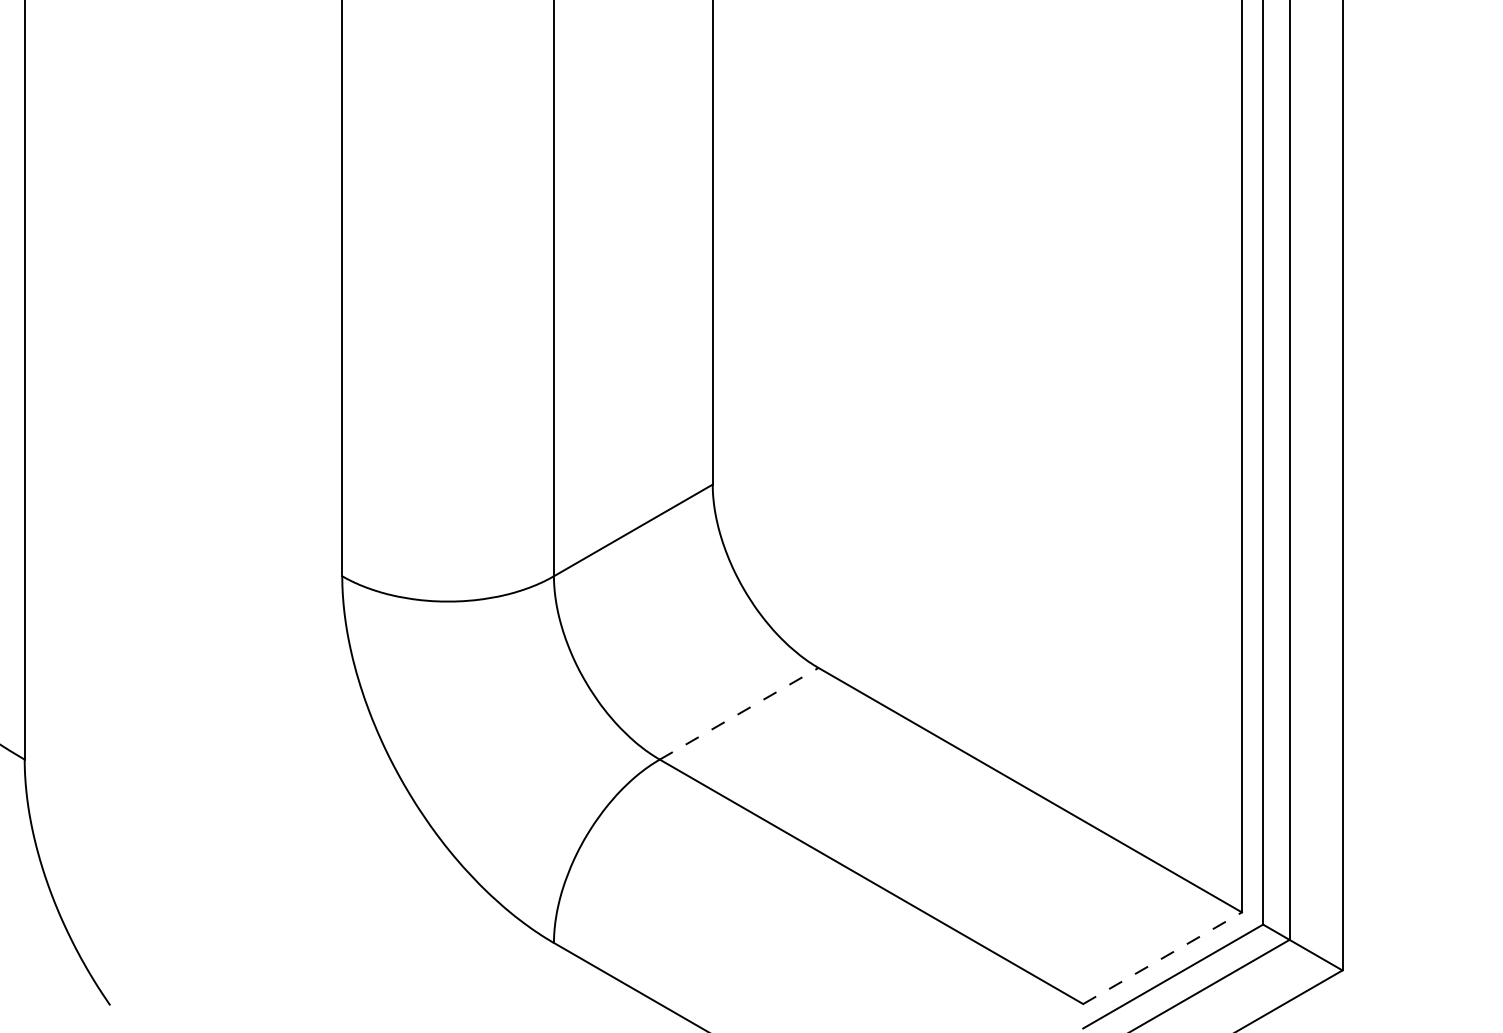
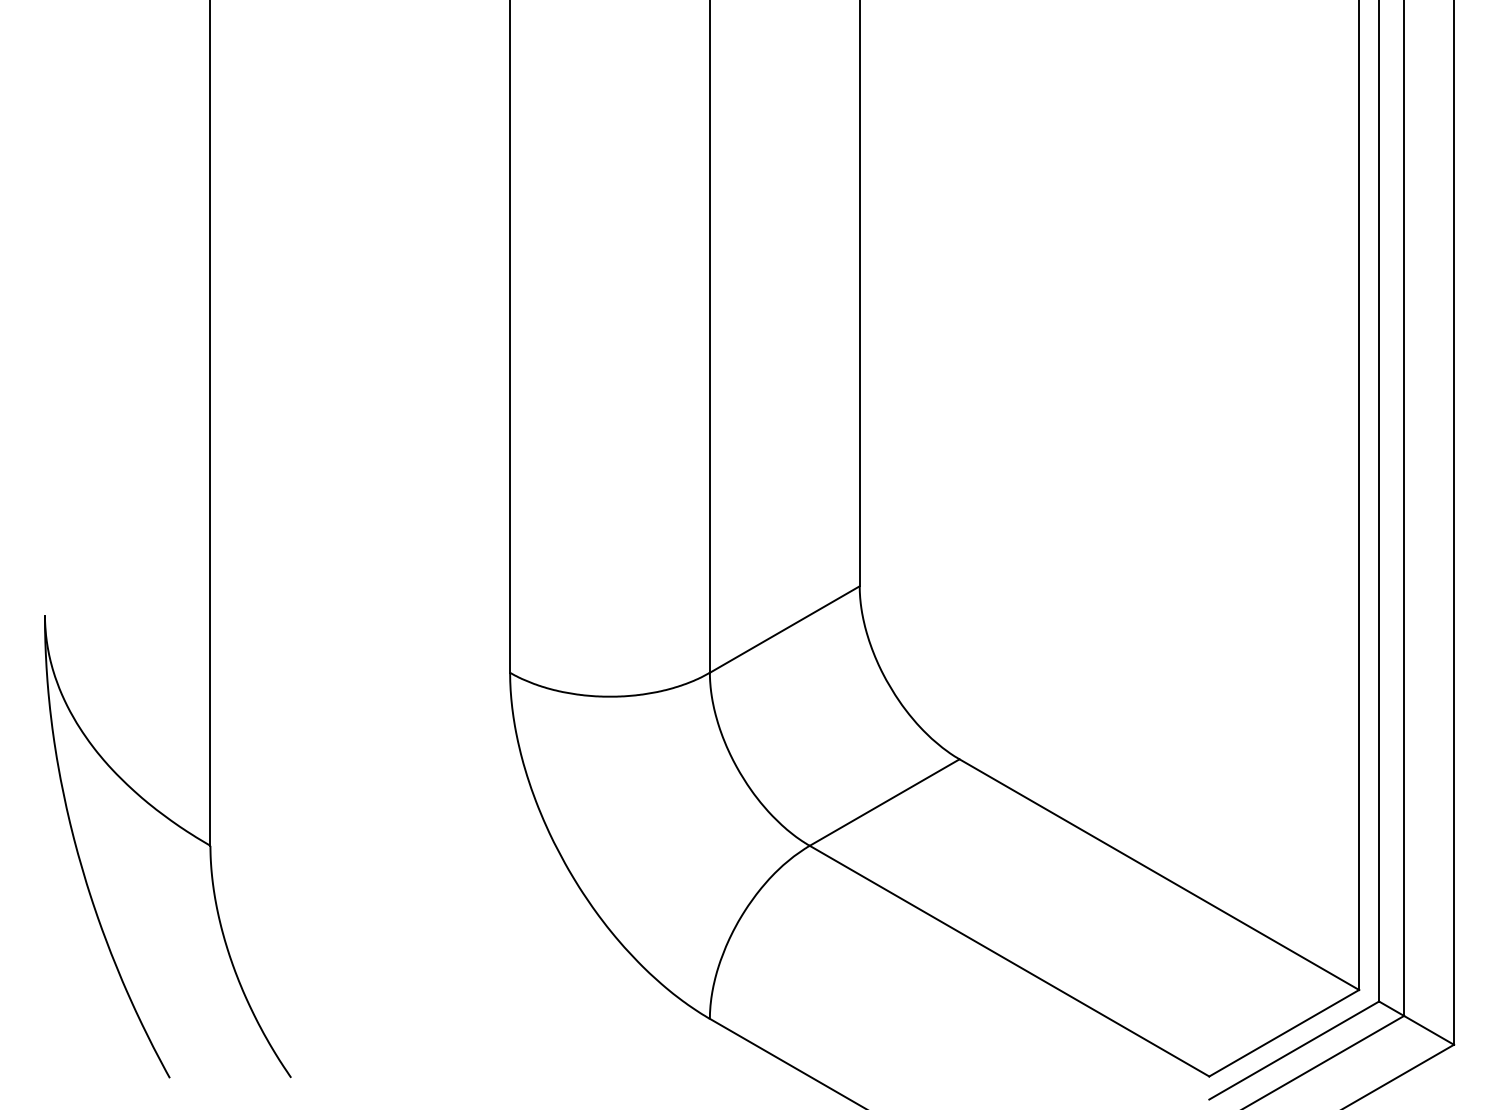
line: (740, 713) -> (885, 802), dashed -> solid
line: (1162, 958) -> (1284, 1033), dashed -> solid

